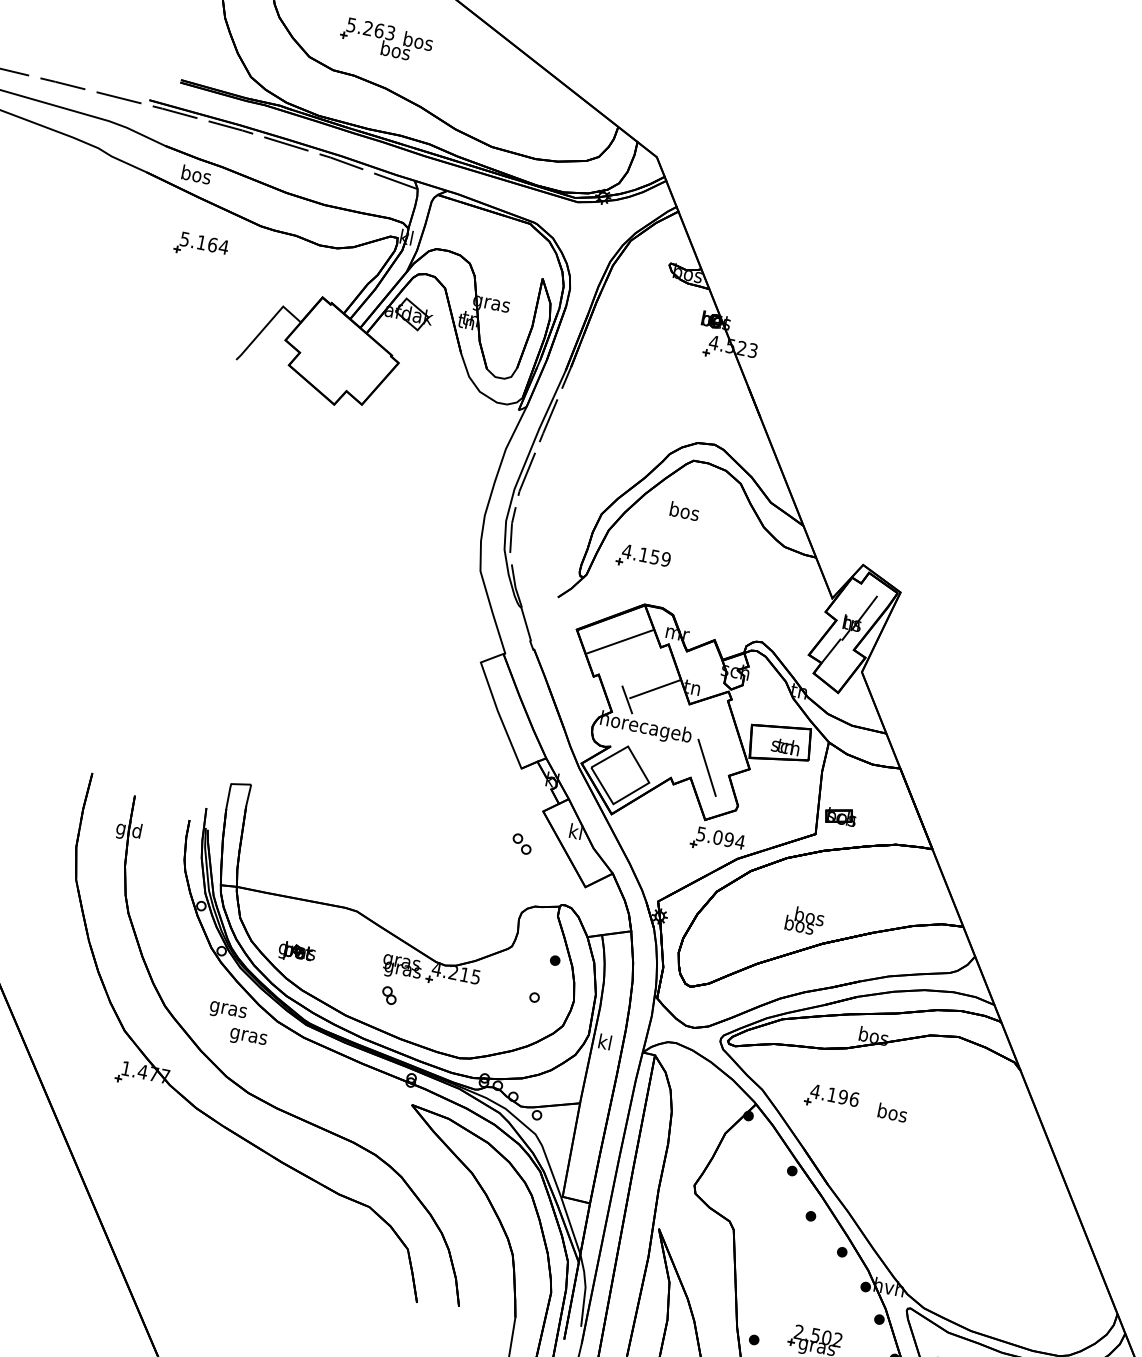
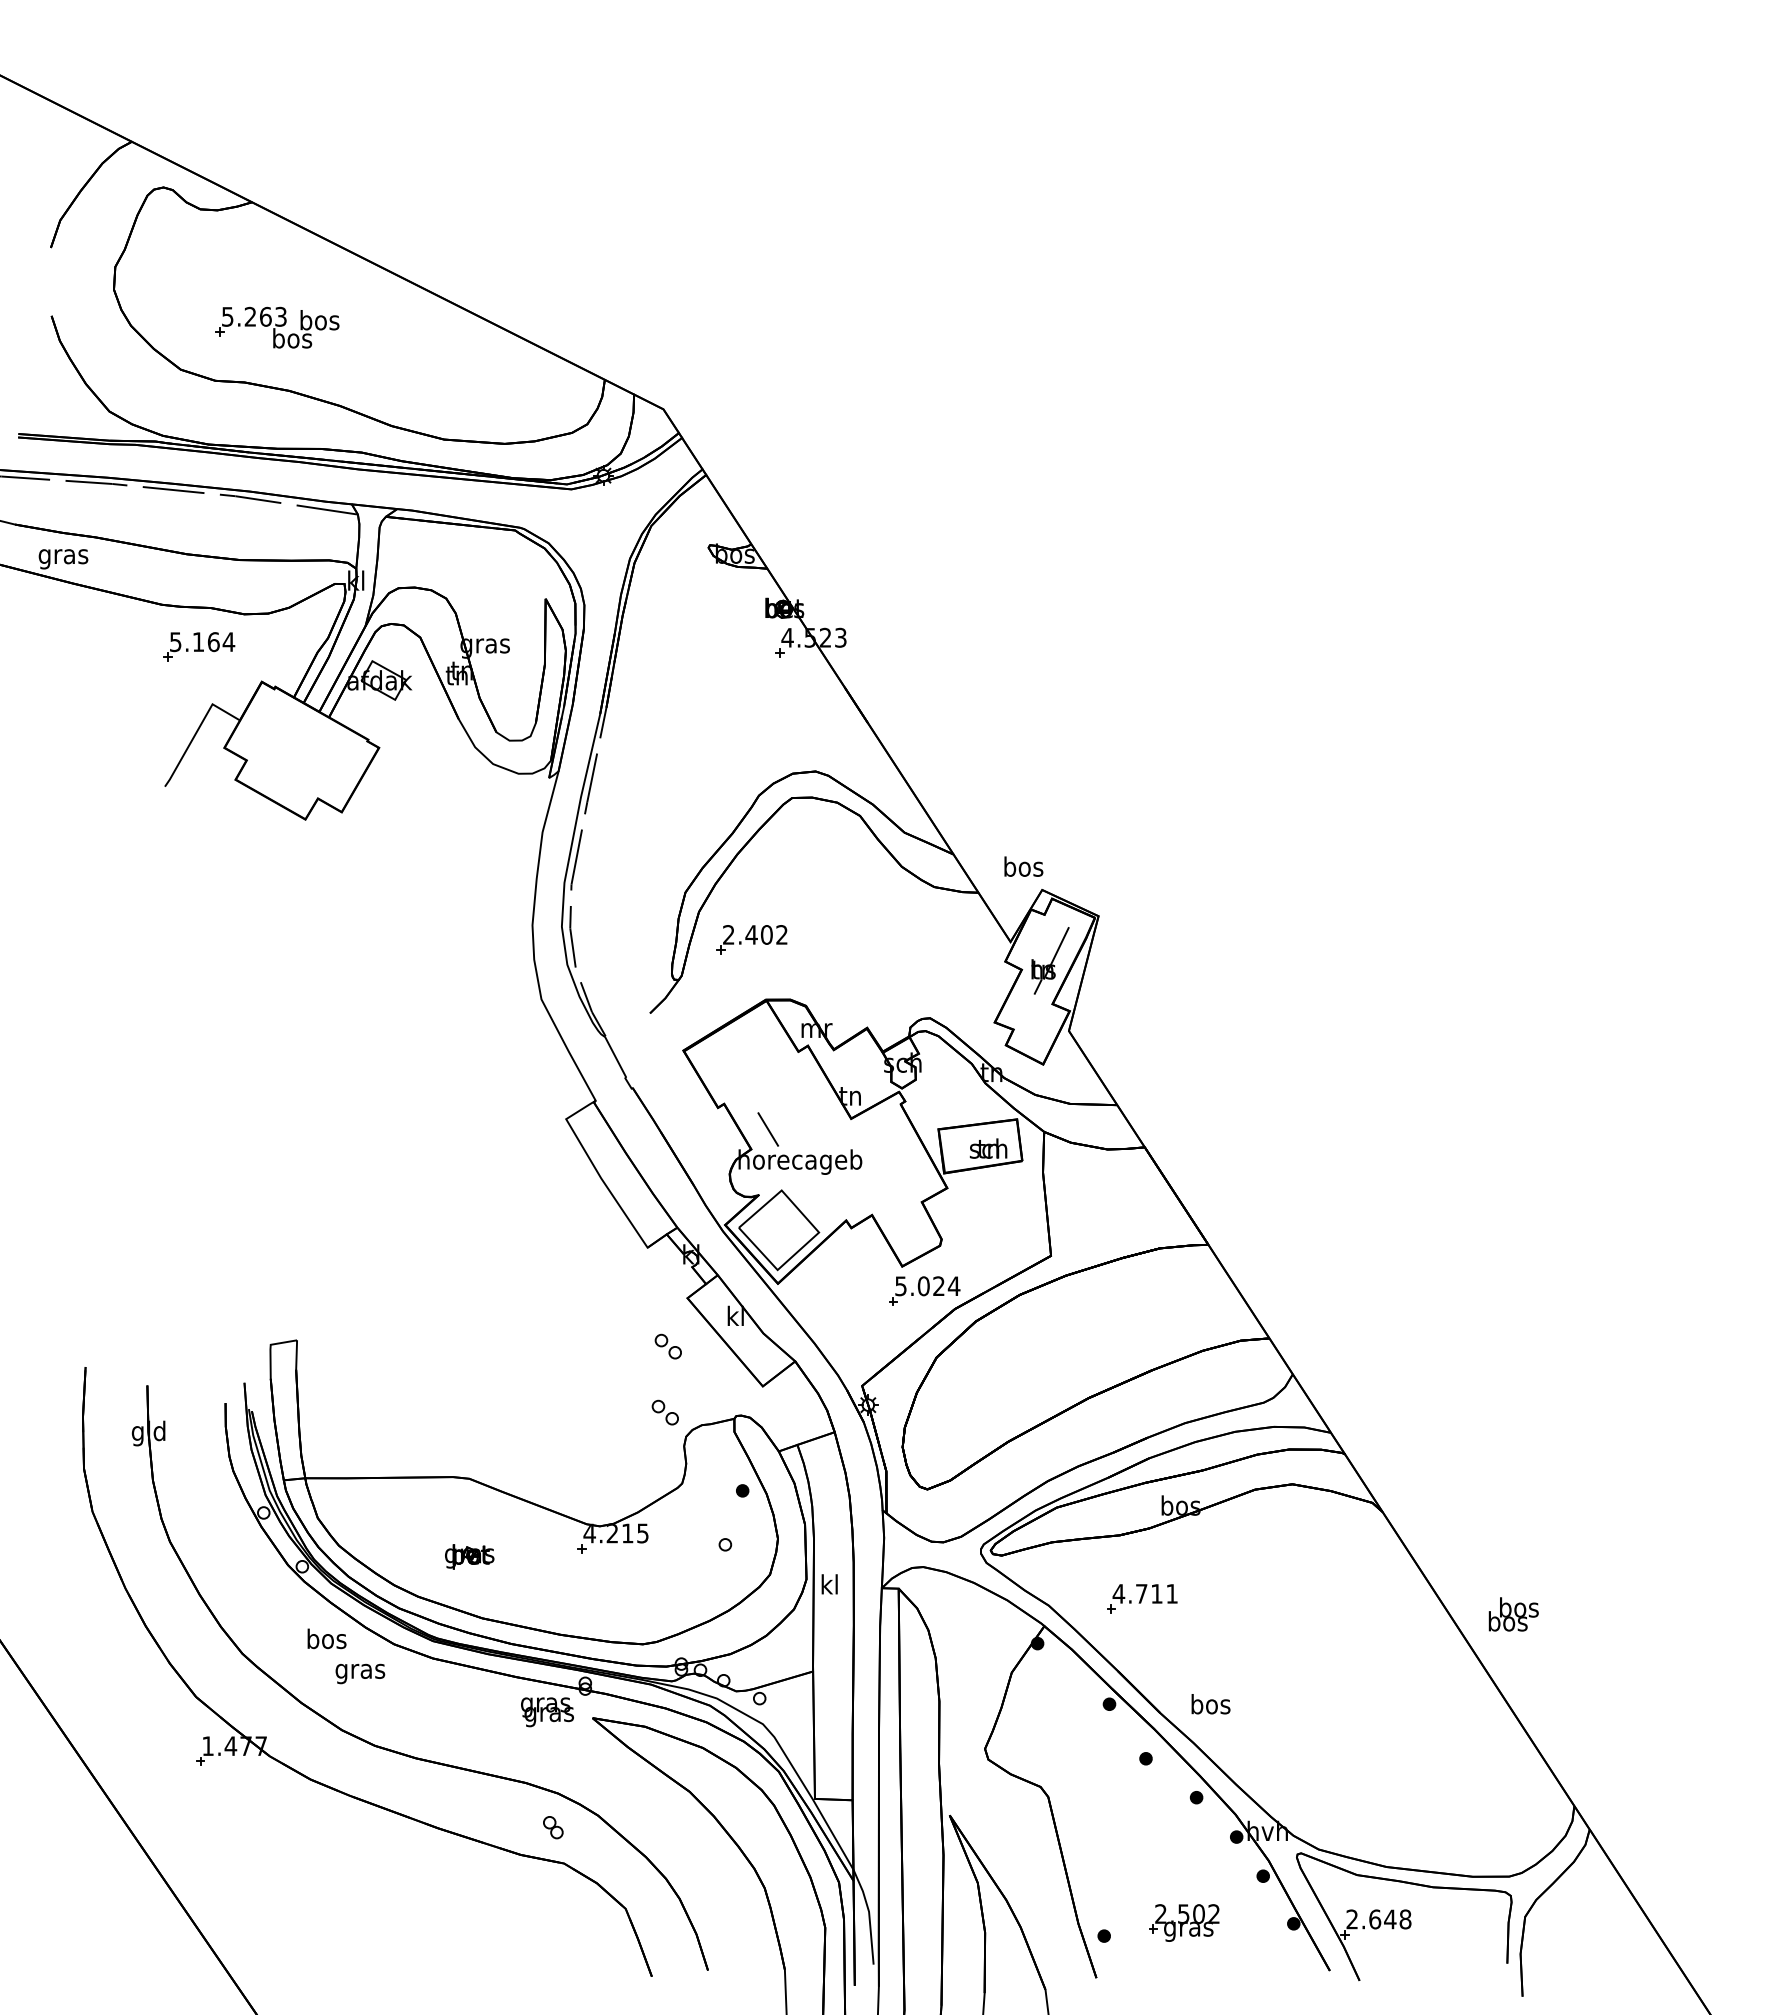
text: (195, 176) -> (63, 556), bos -> gras
part: (201, 246) -> (199, 646), moved
text: (684, 511) -> (1023, 866), moved
text: (646, 555) -> (754, 934), 4.159 -> 2.402
line: (619, 641) -> (742, 1054), removed
line: (831, 650) -> (1023, 1010), removed
line: (654, 689) -> (801, 1108), removed
line: (706, 767) -> (890, 1197), removed
part: (840, 816) -> (1078, 1226), removed
text: (728, 839) -> (938, 1286), 5.094 -> 5.024
part: (509, 891) -> (664, 1412), added
text: (804, 920) -> (1513, 1614), moved
part: (296, 952) -> (469, 1556), moved
text: (401, 968) -> (547, 1712), moved
part: (389, 995) -> (553, 1827), moved
text: (228, 1009) -> (326, 1641), gras -> bos
text: (843, 1097) -> (1157, 1593), 4.196 -> 4.711
text: (892, 1112) -> (1210, 1704), moved

